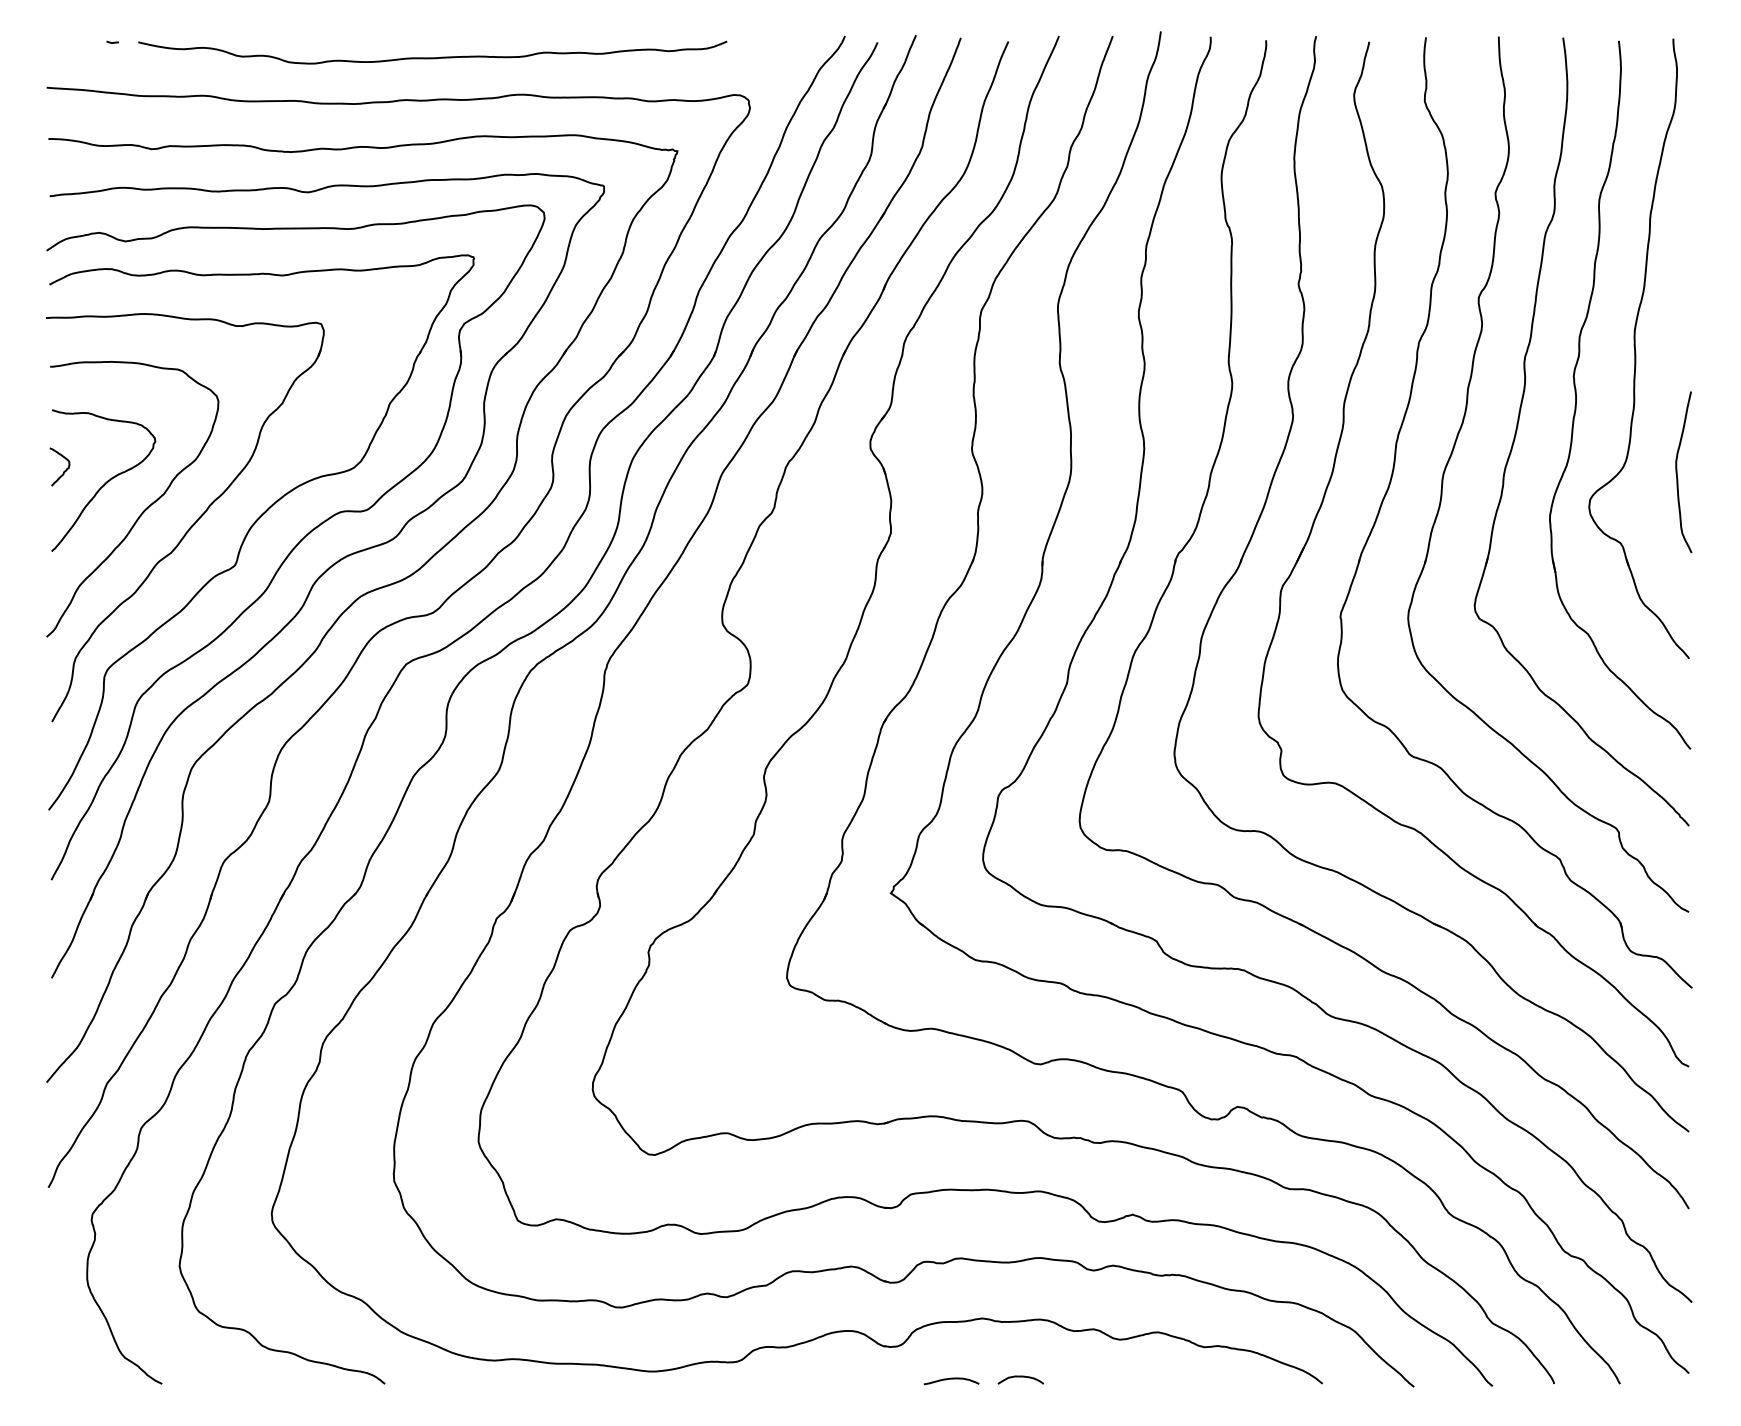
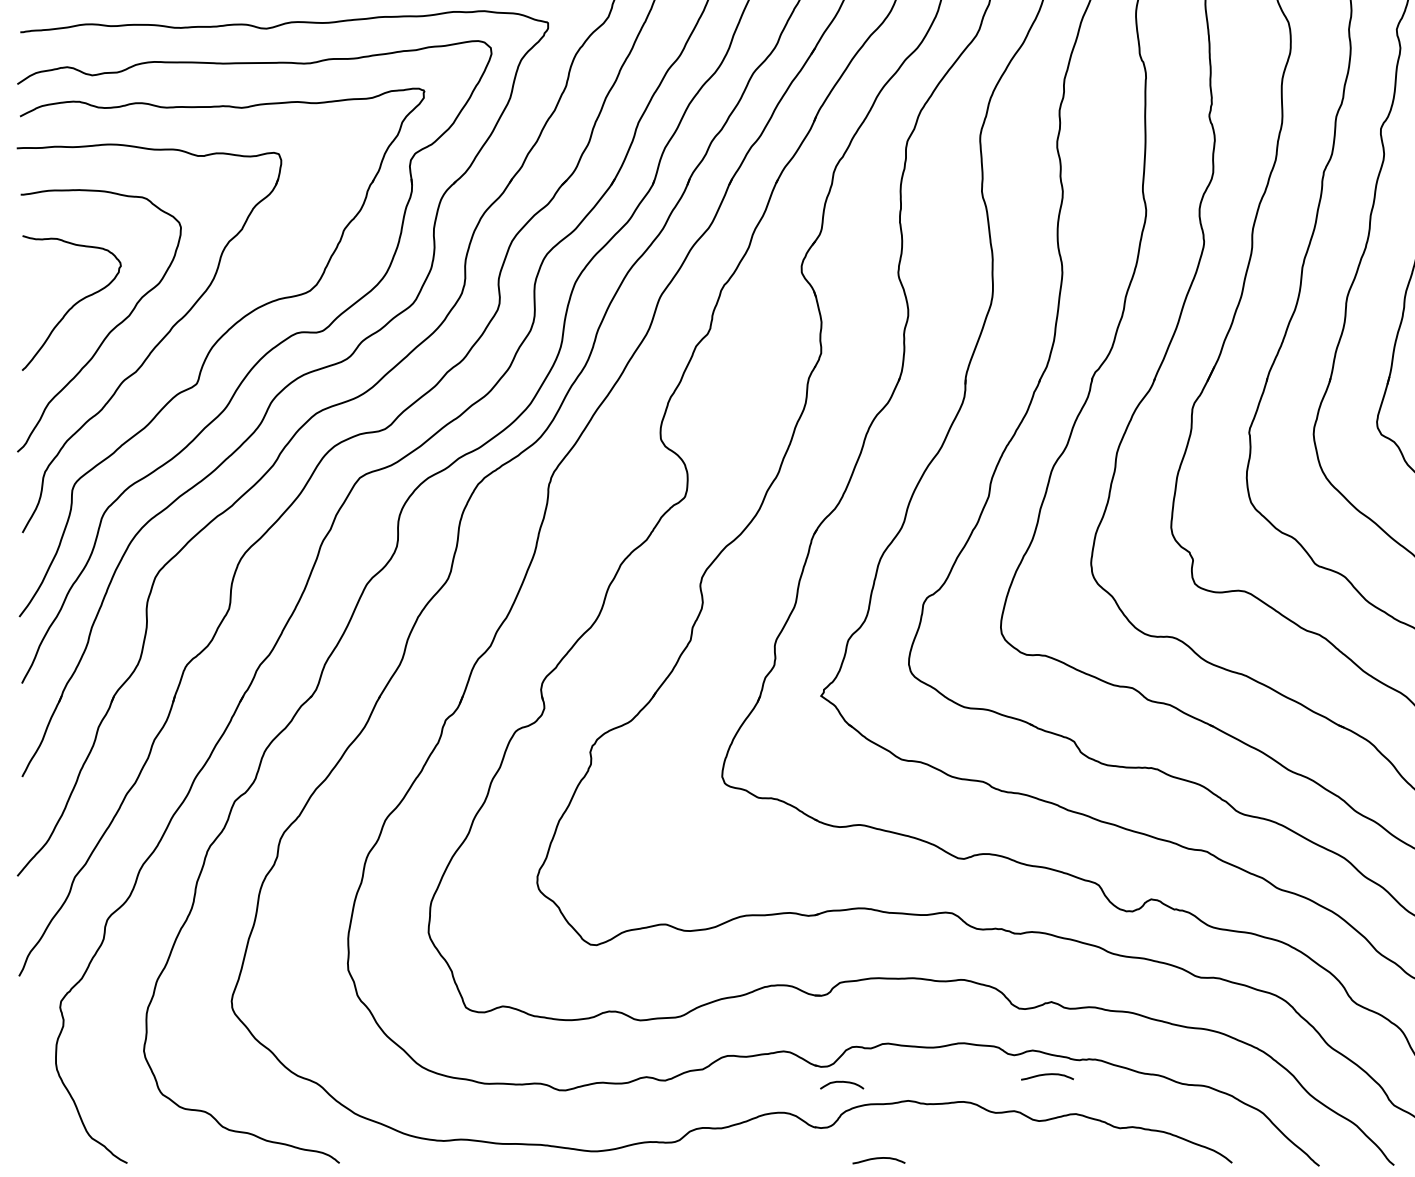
curve: (64, 470) -> (34, 293), removed
curve: (1128, 1291) -> (1047, 1075), added
curve: (1020, 1377) -> (841, 1082), moved

